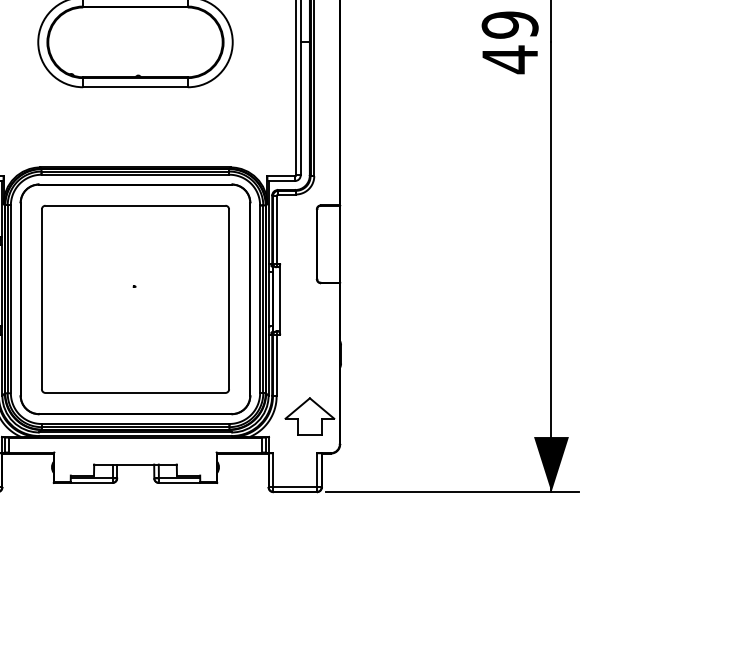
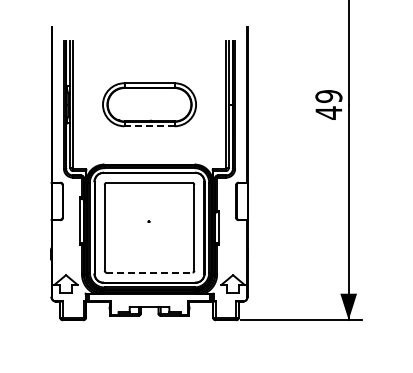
line: (135, 87) -> (149, 126), solid -> dashed
line: (137, 392) -> (150, 272), solid -> dashed

